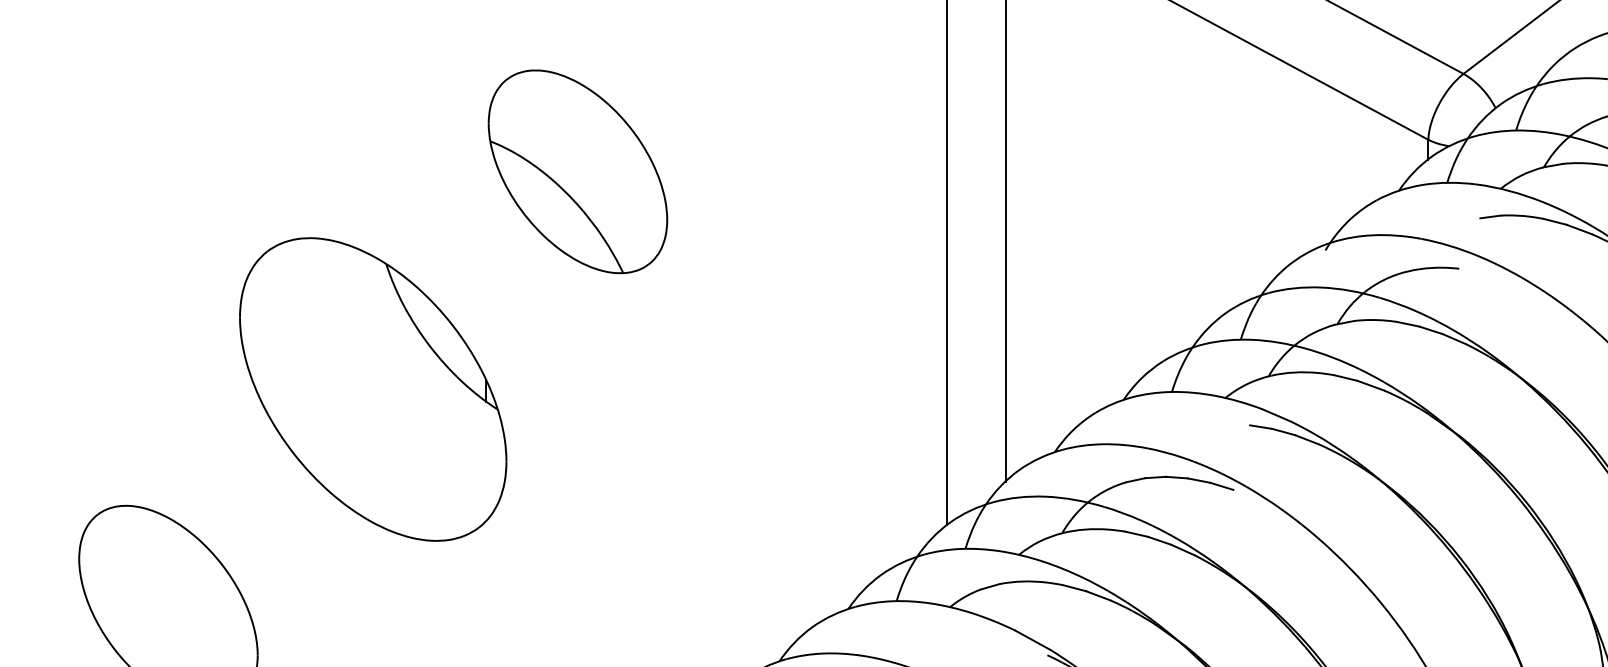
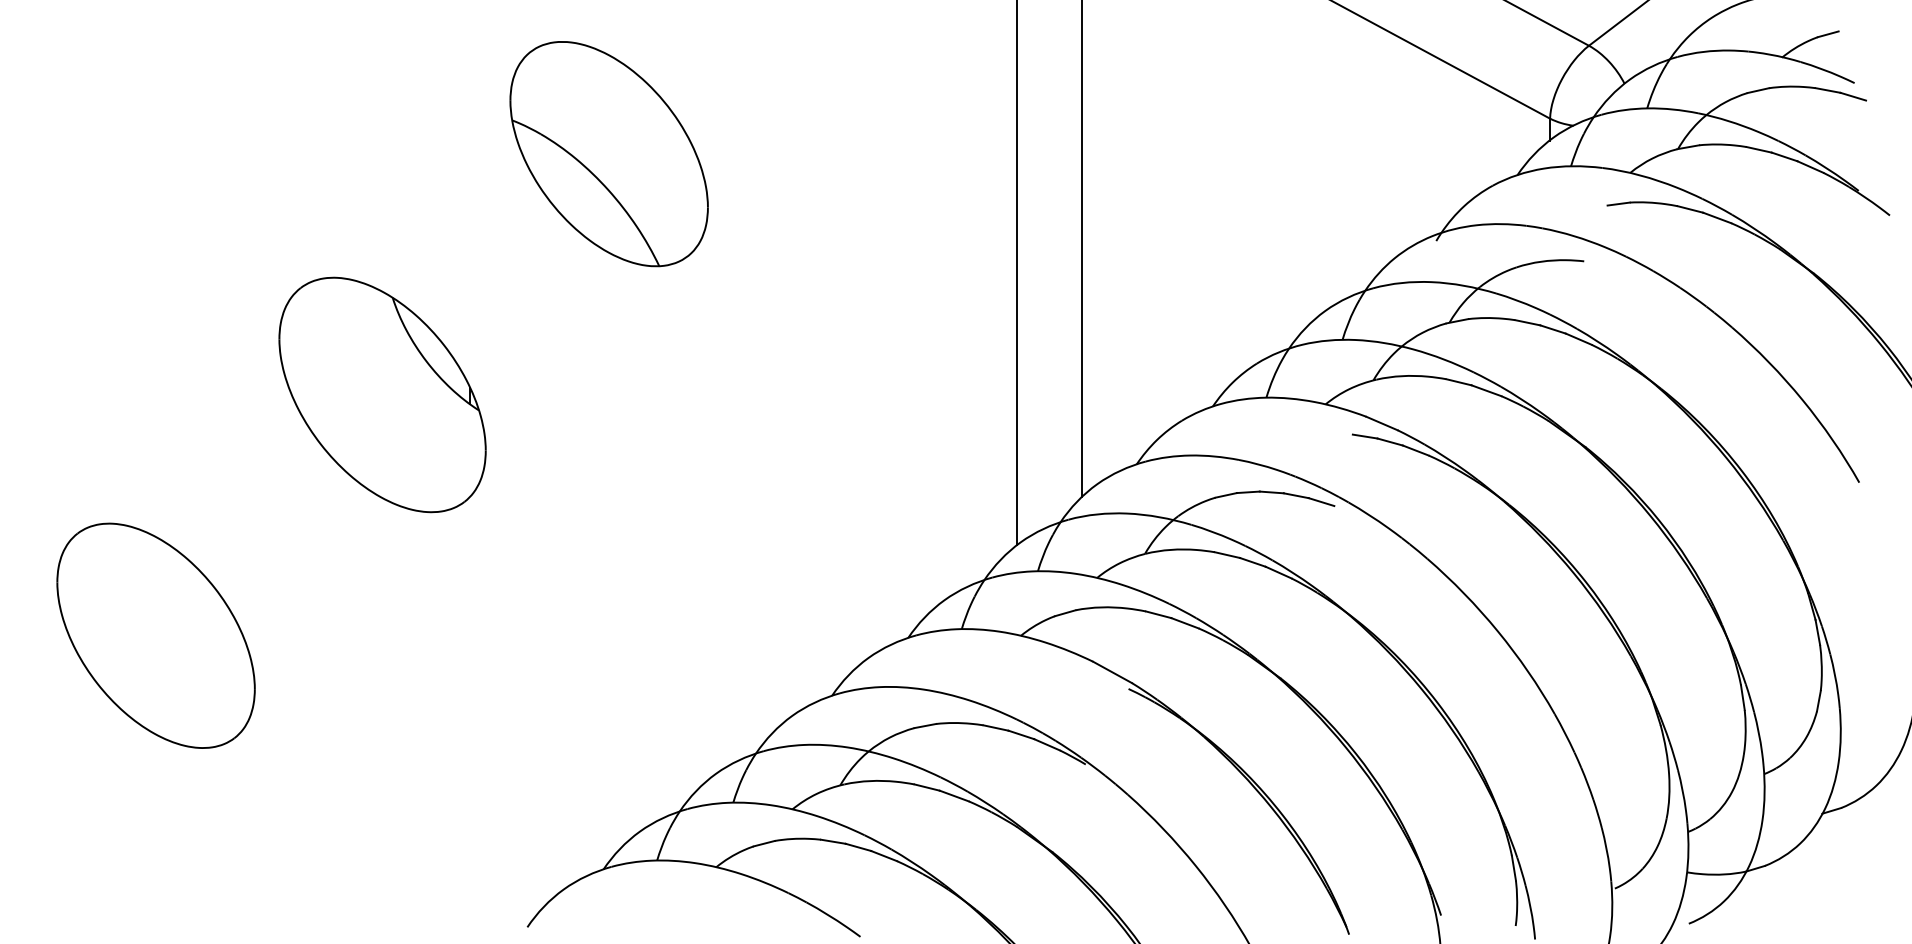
part: (373, 389) -> (382, 394), size x0.7

